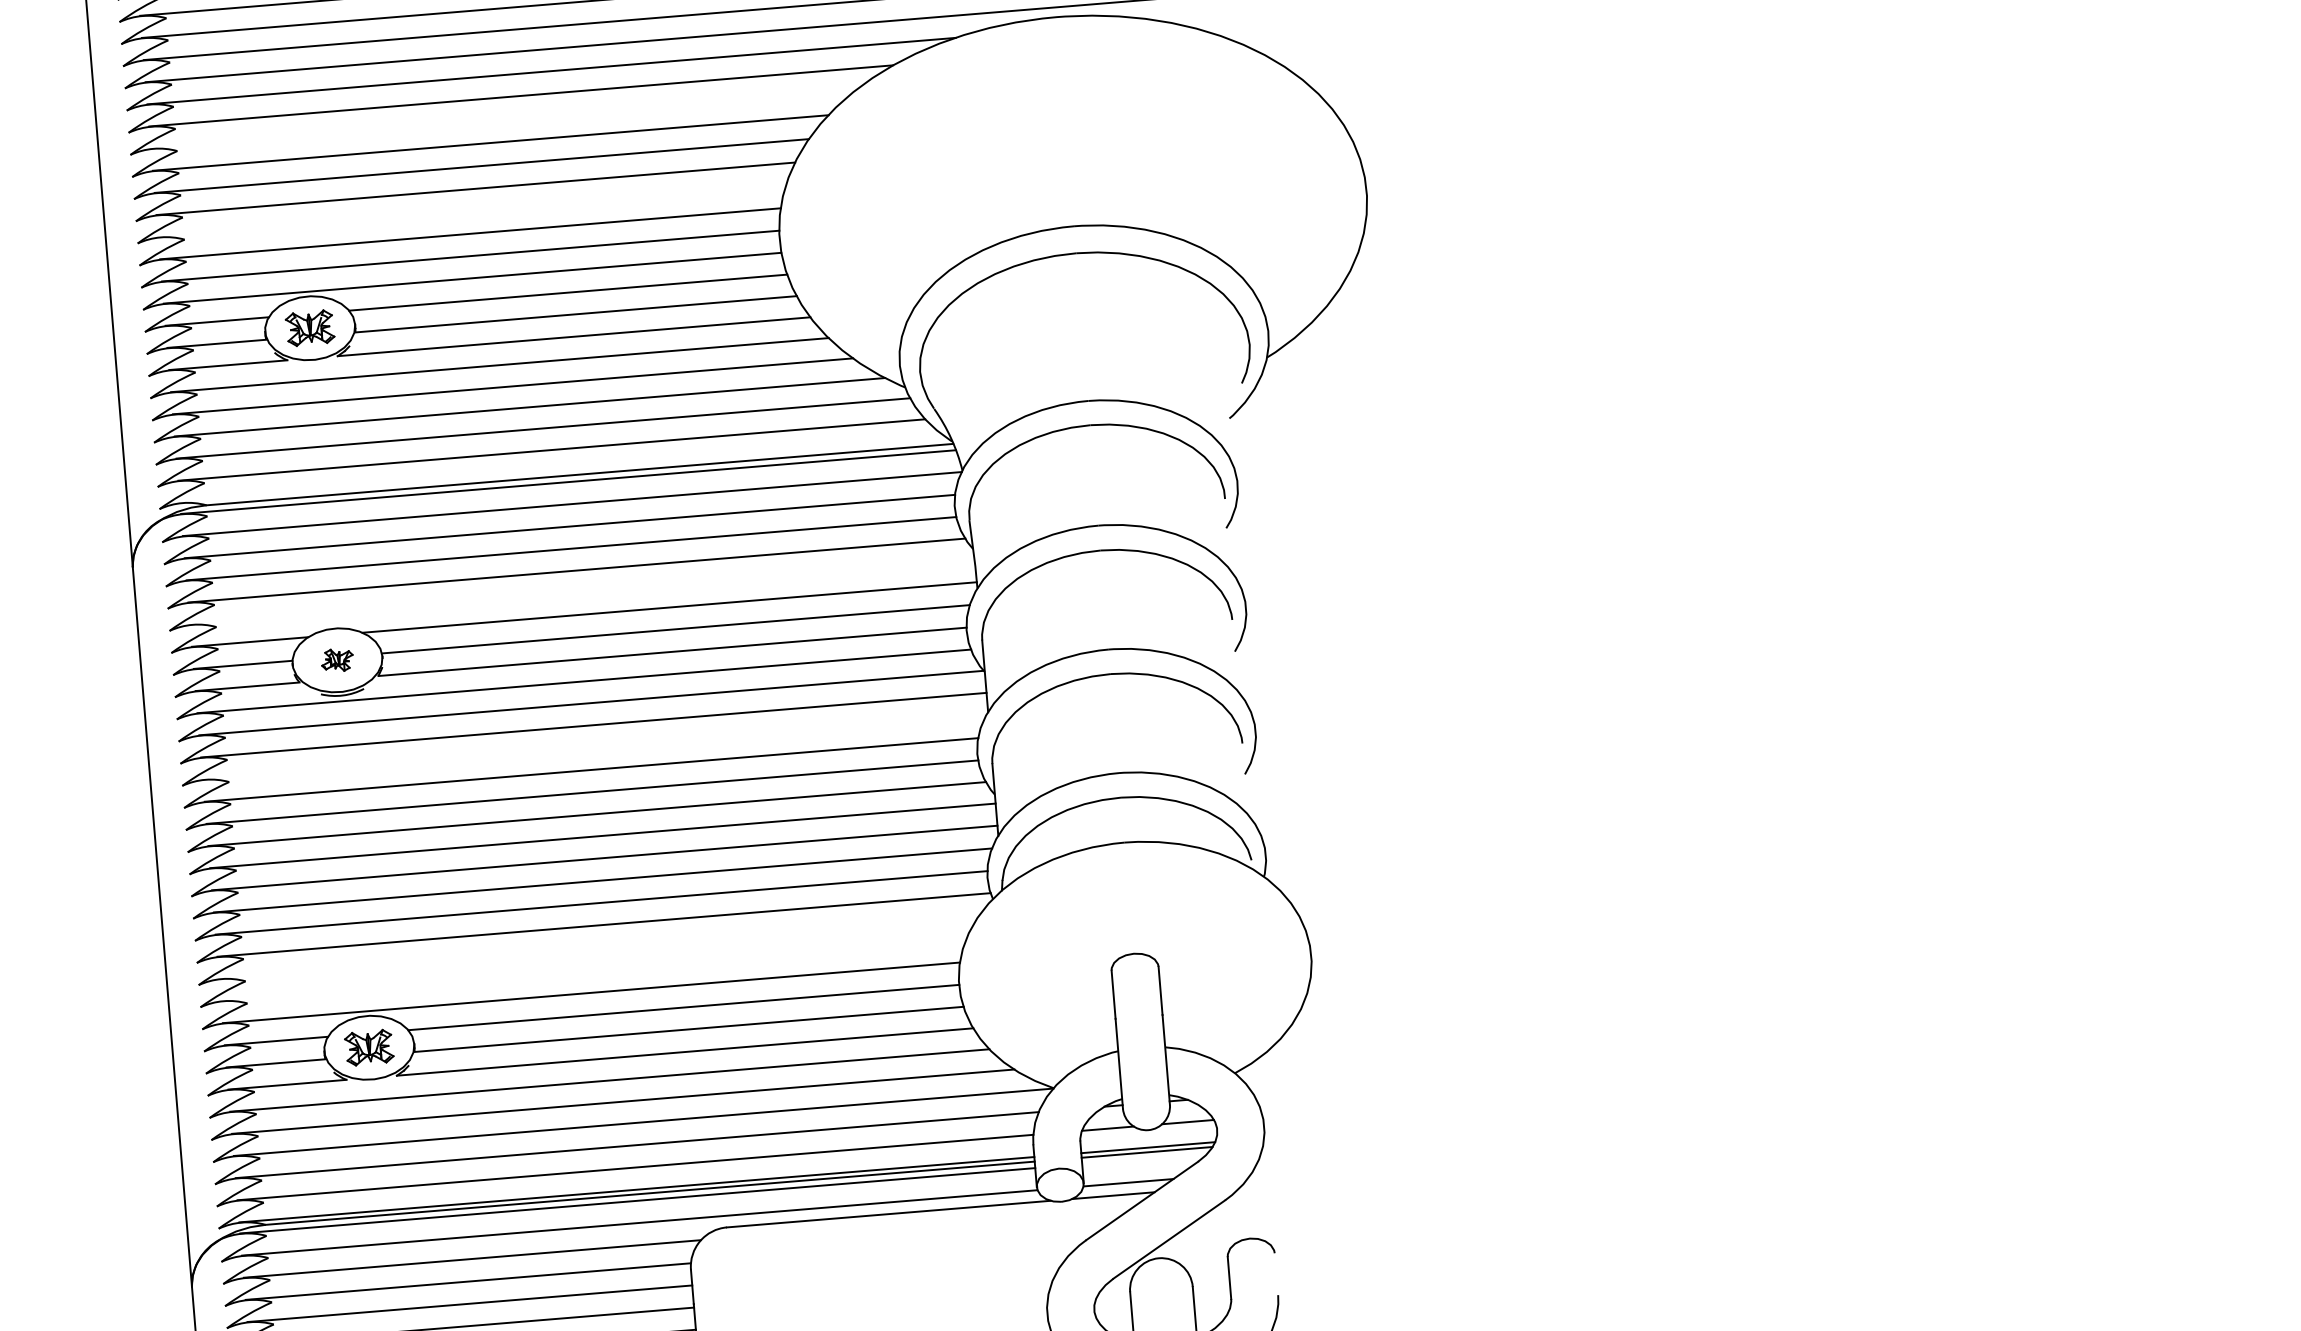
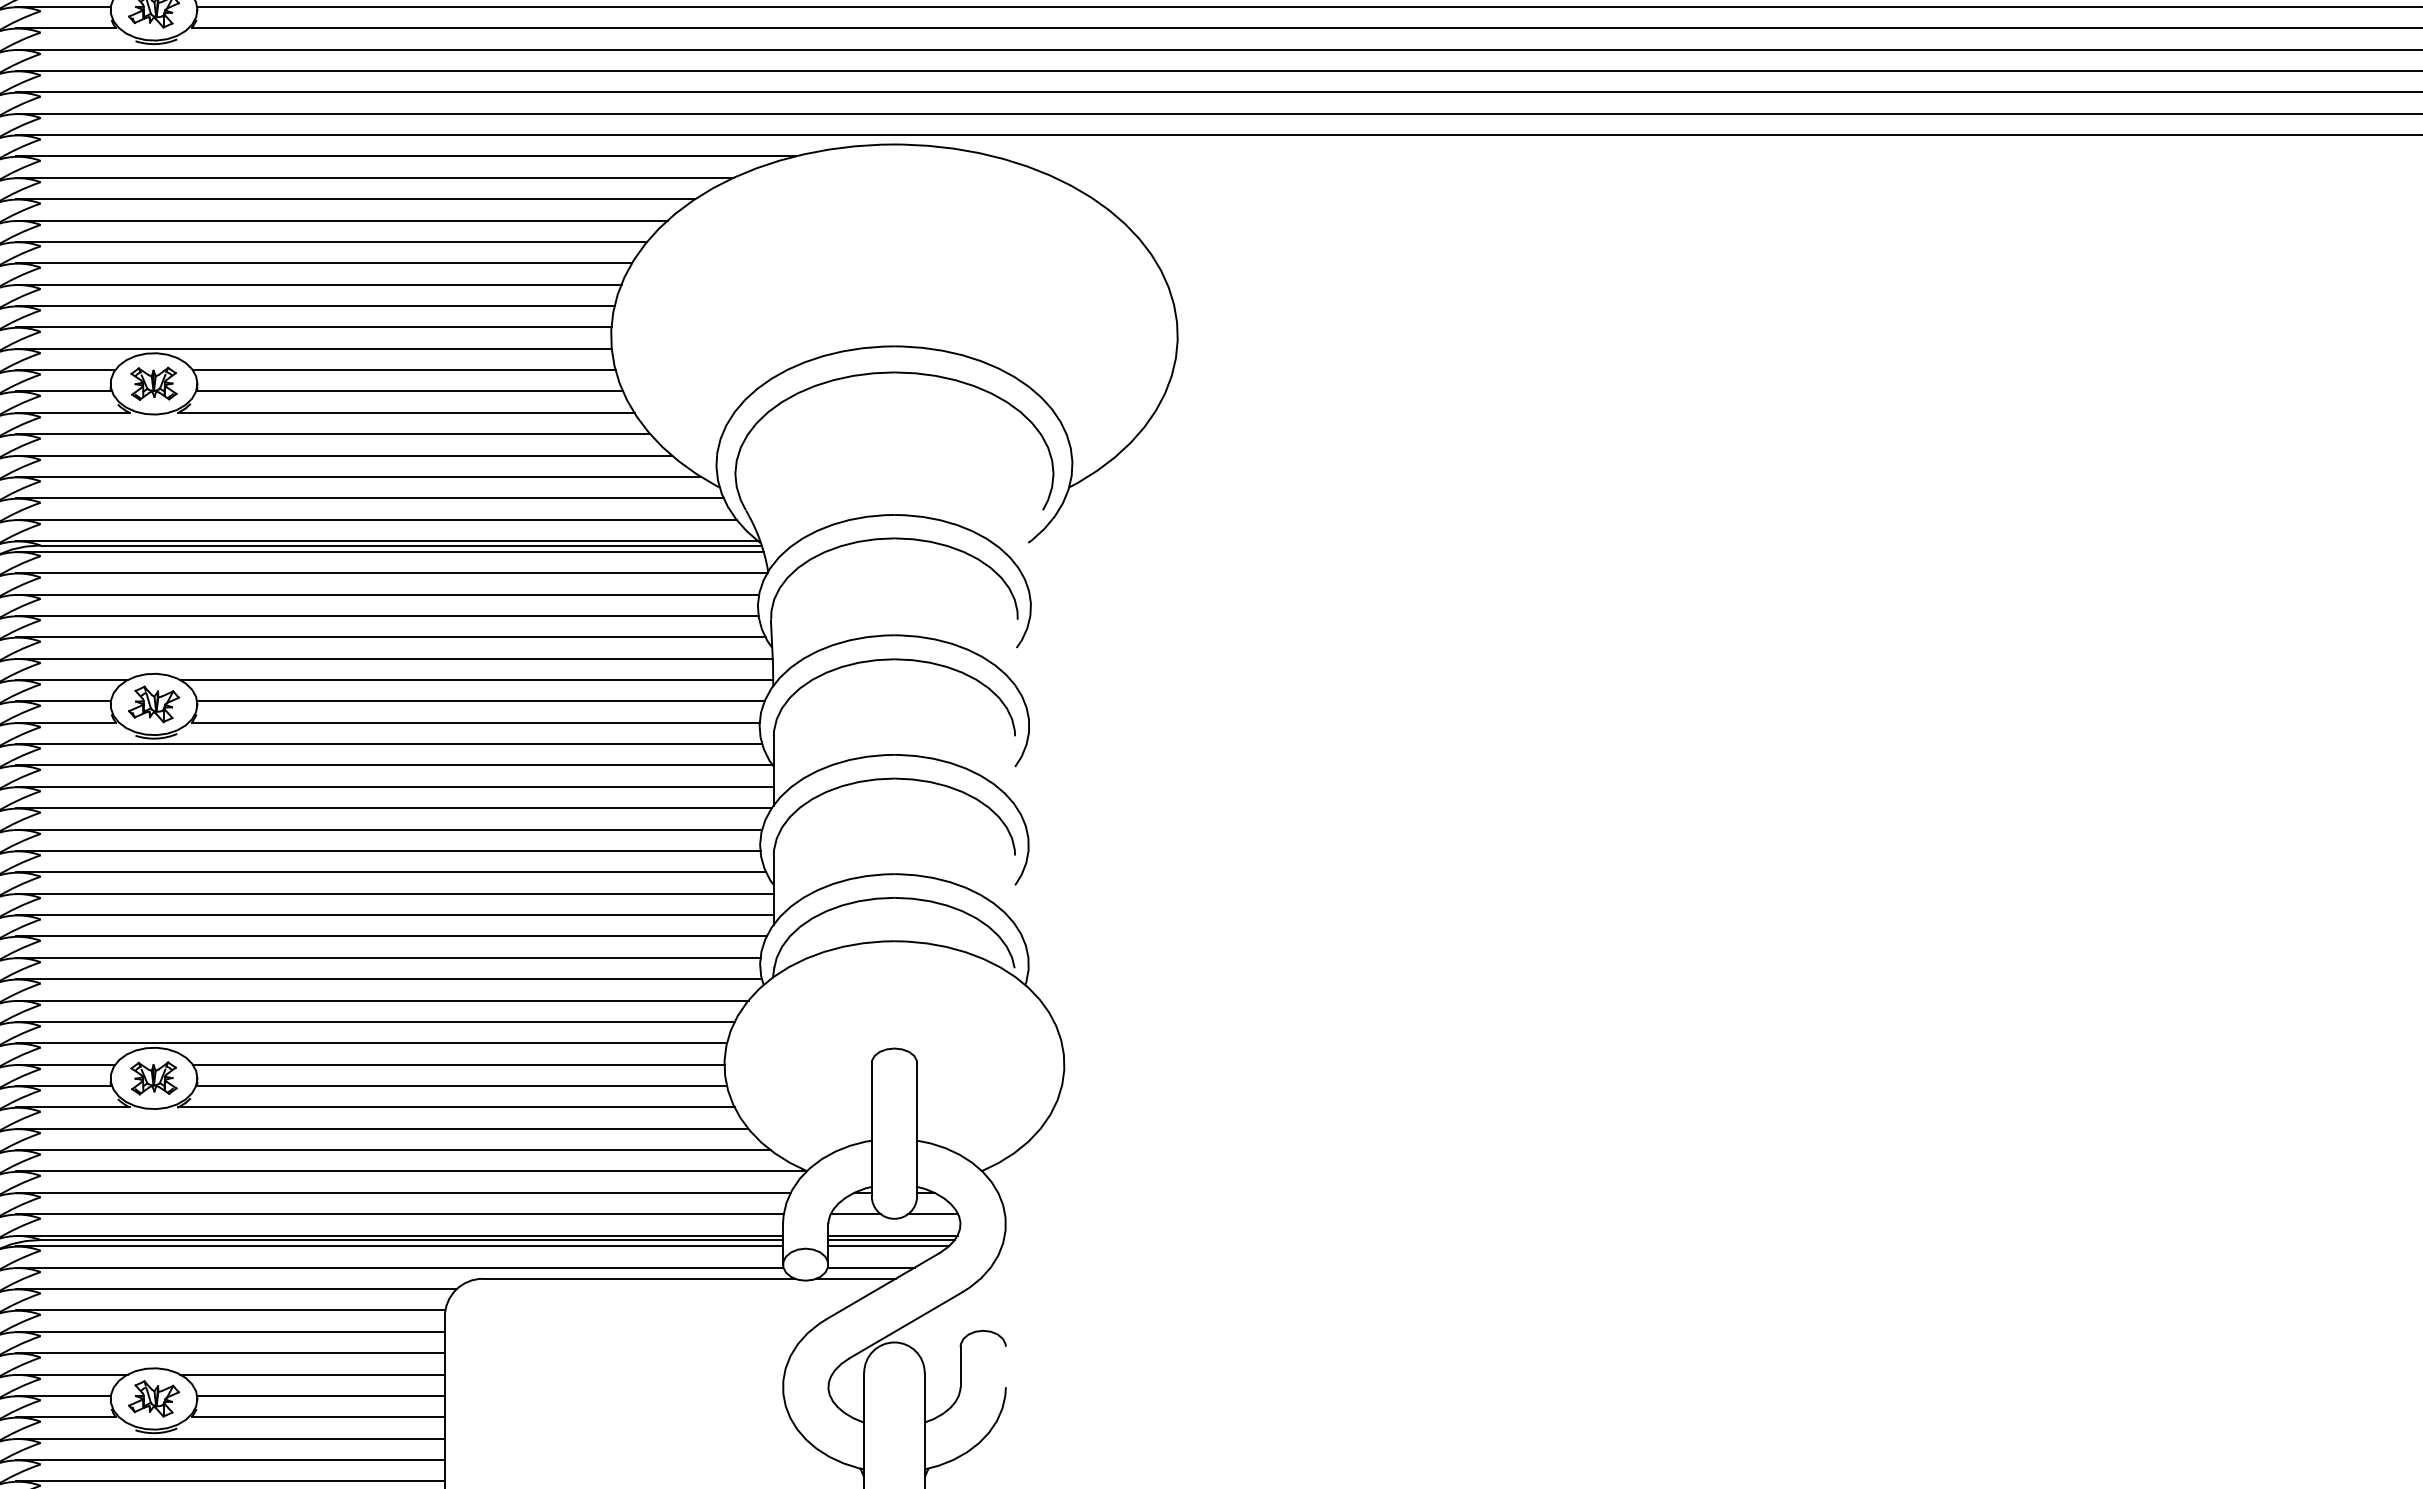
line: (503, 120) -> (355, 199), added
line: (472, 211) -> (318, 284), added
line: (564, 471) -> (386, 541), added
line: (581, 592) -> (393, 658), added
part: (336, 660) -> (153, 704), size x1.67
line: (594, 747) -> (393, 808), added
line: (598, 947) -> (381, 1000), added
line: (592, 970) -> (374, 1021), added
line: (1144, 1159) -> (888, 1246), added

